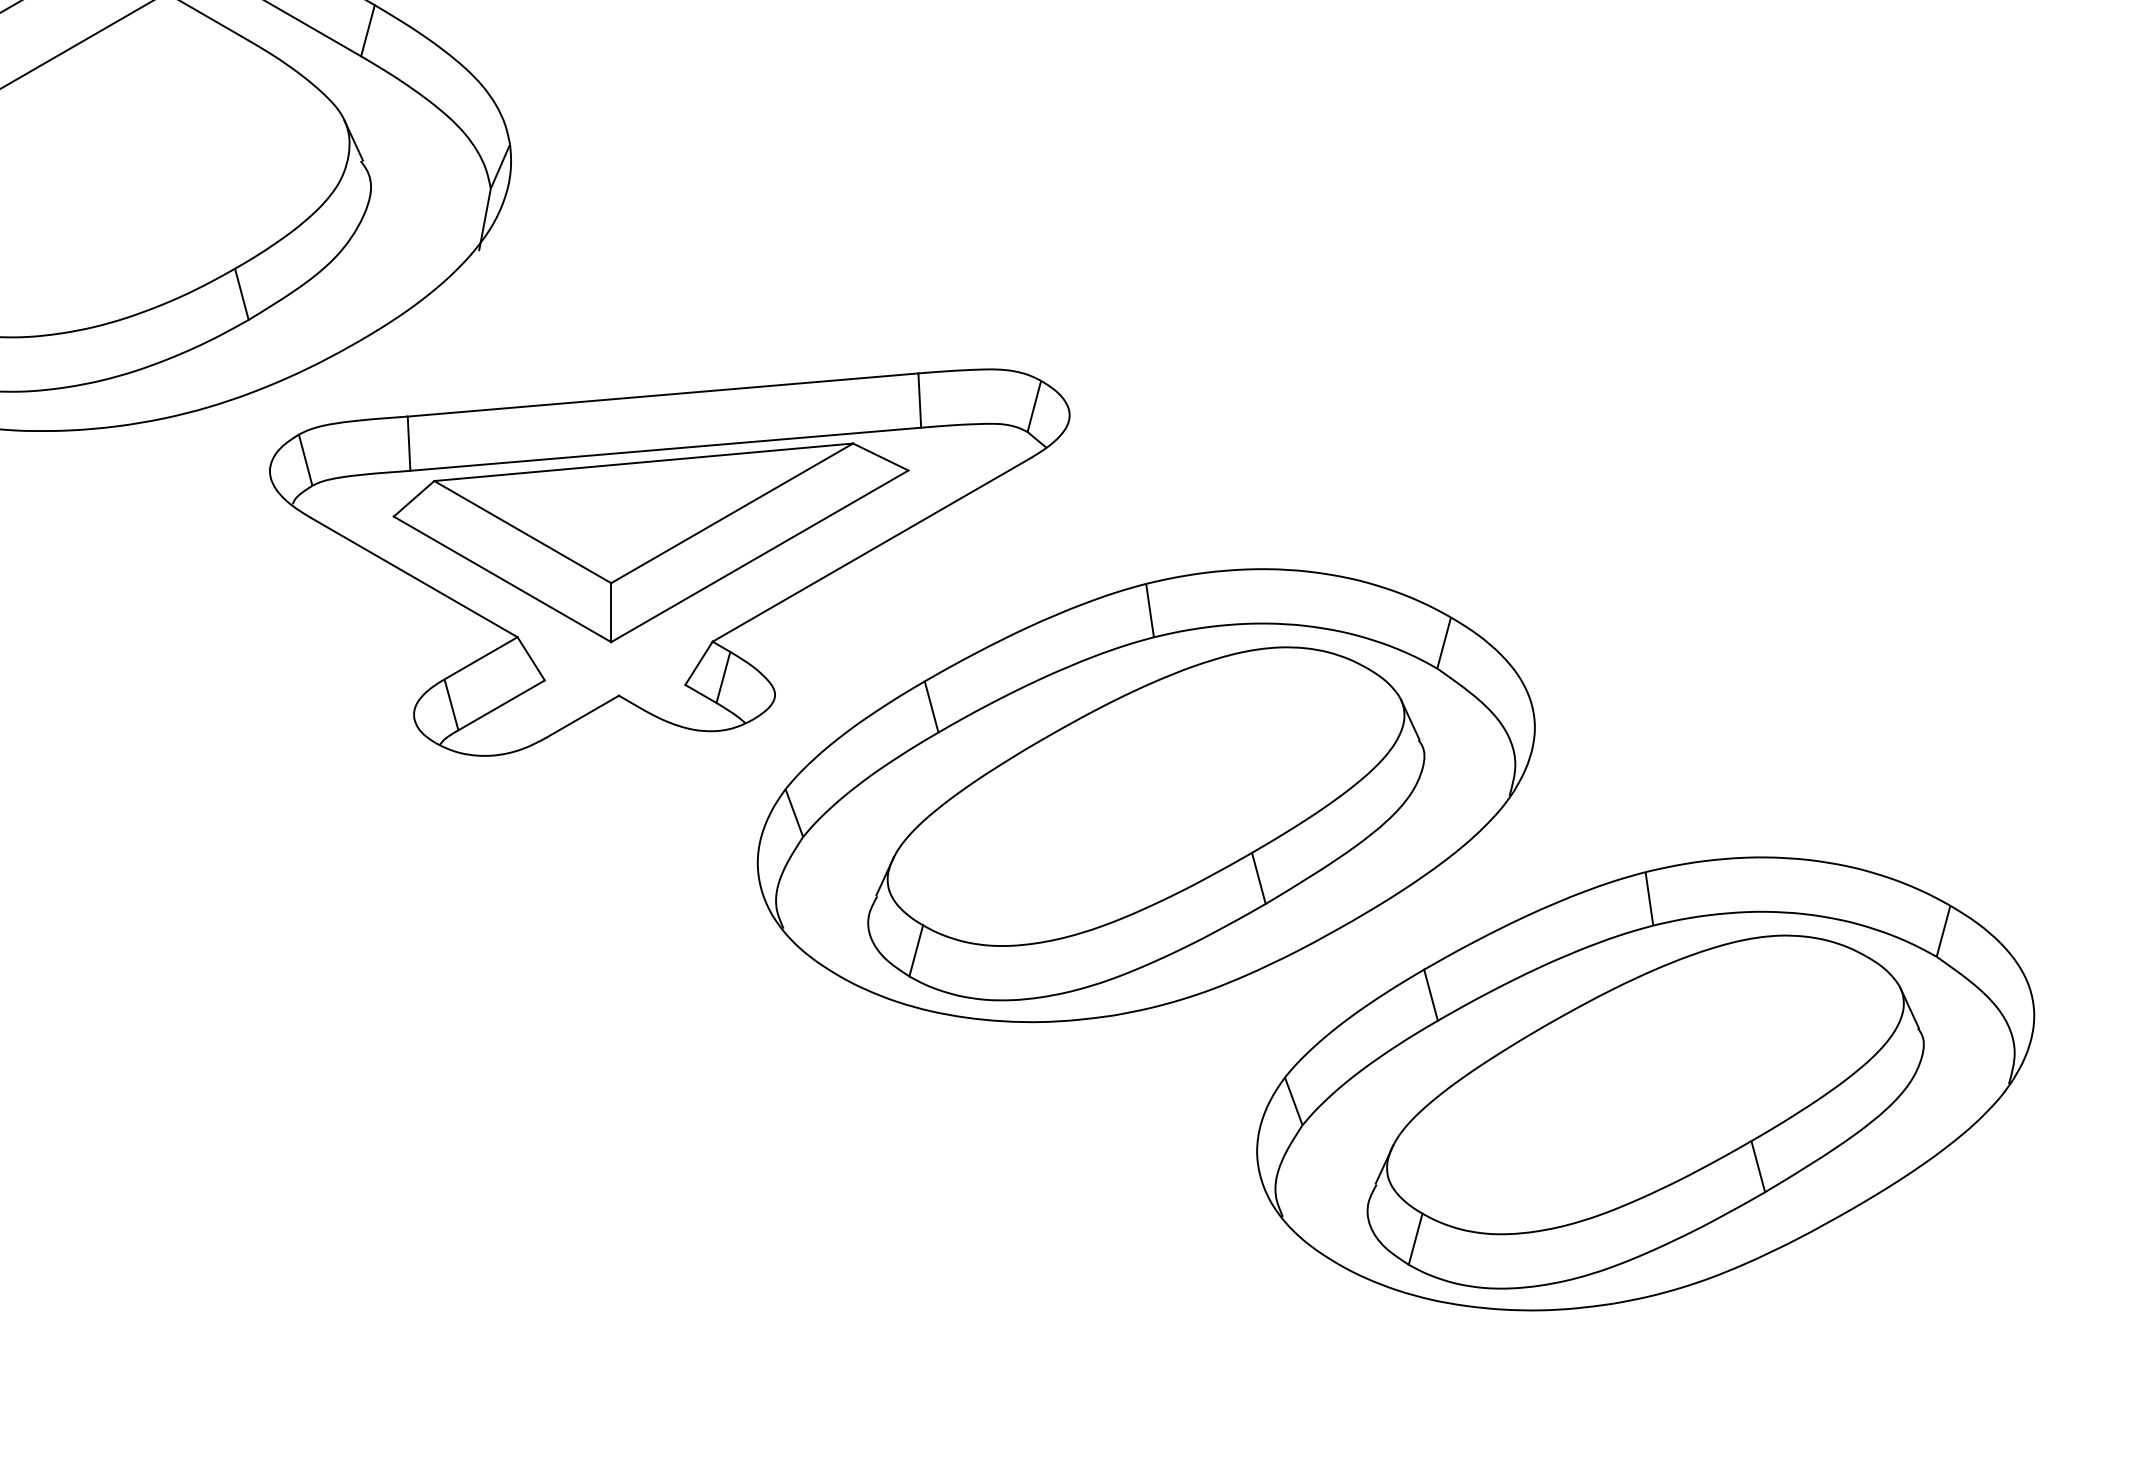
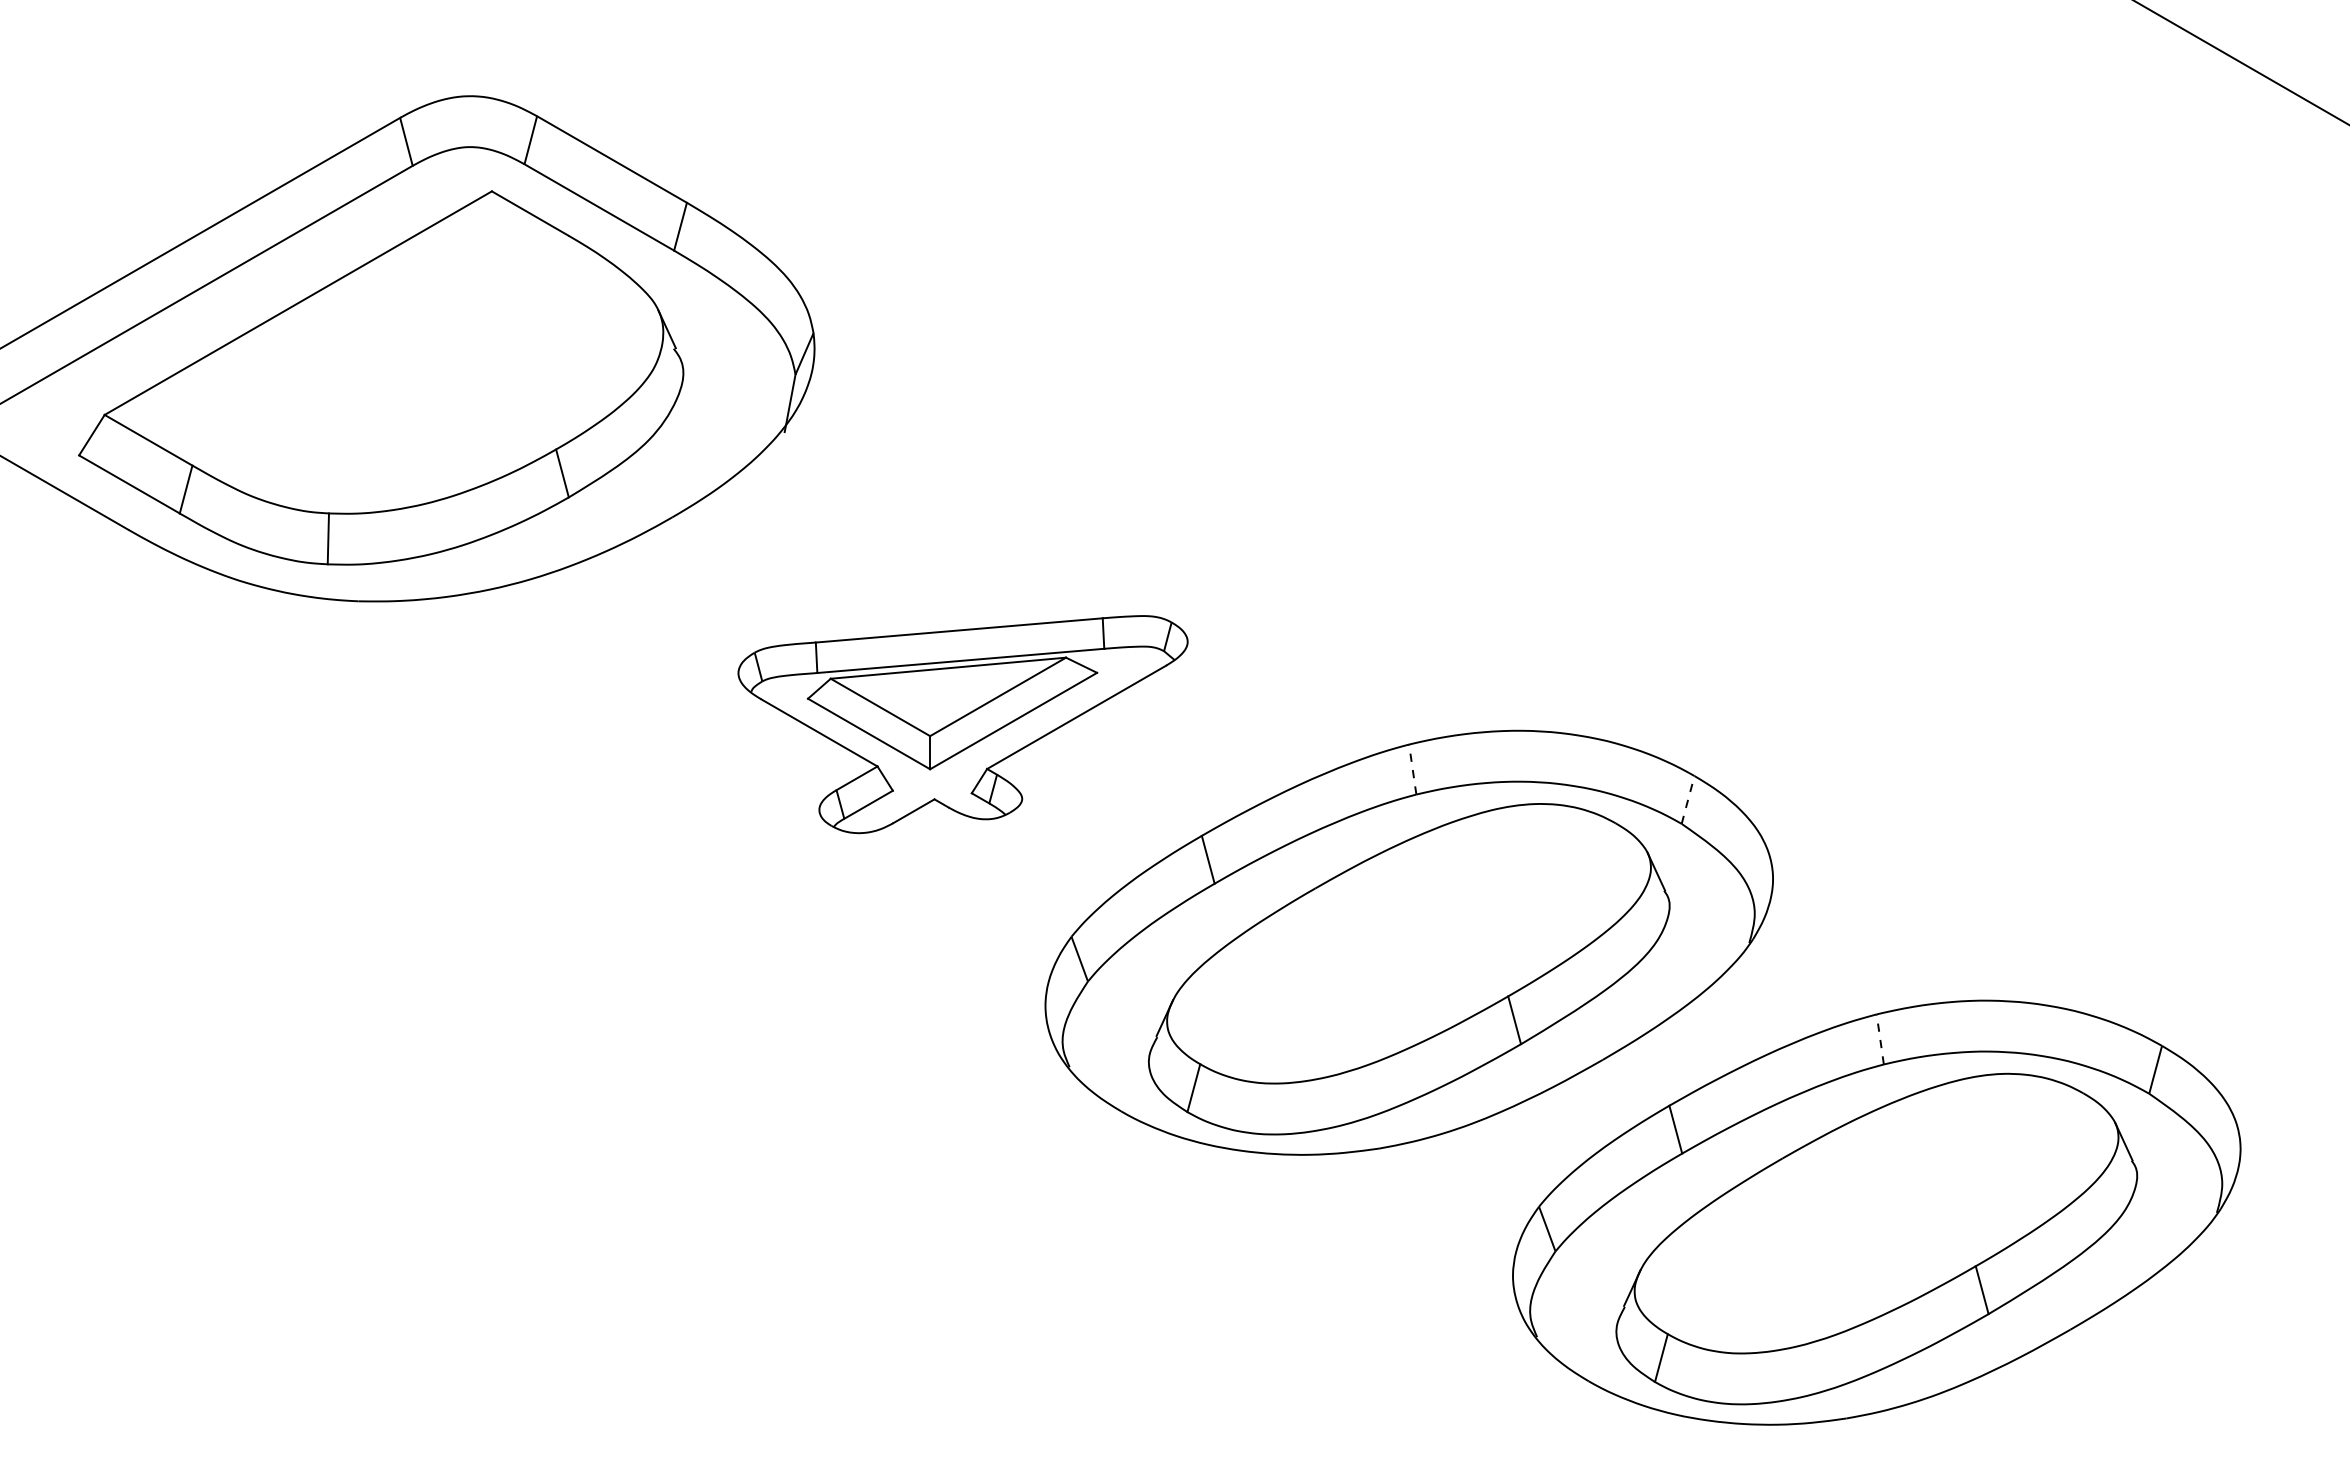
part: (669, 562) -> (962, 724), size x0.6
line: (1149, 610) -> (1412, 769), solid -> dashed
line: (1444, 642) -> (1688, 799), solid -> dashed
line: (1649, 898) -> (1880, 1039), solid -> dashed

